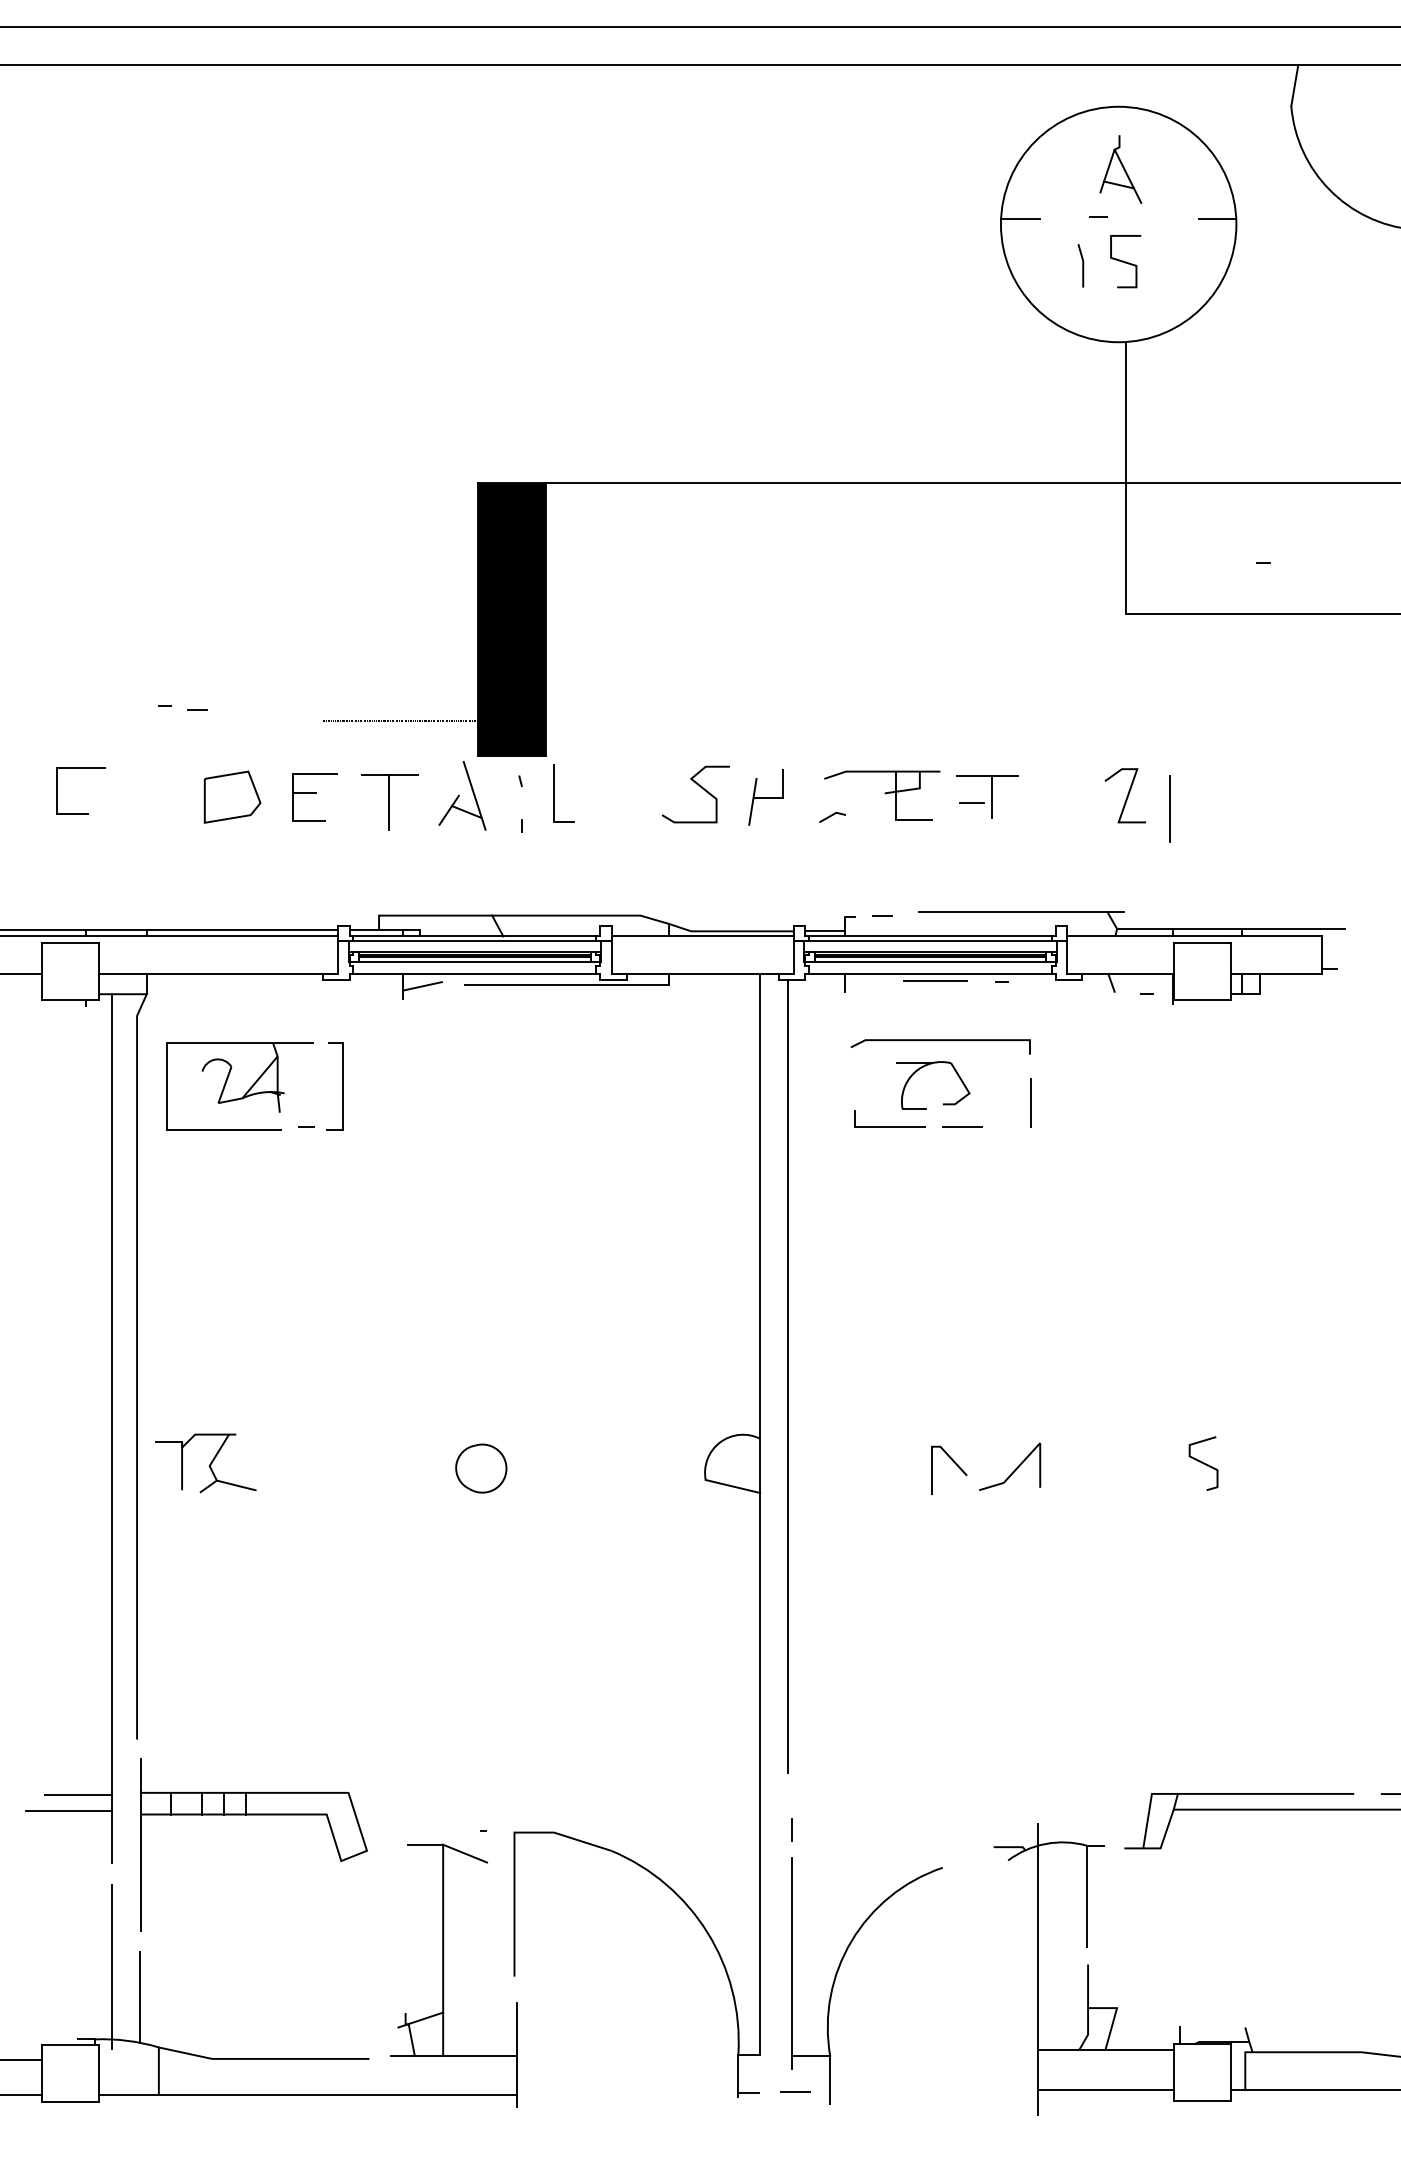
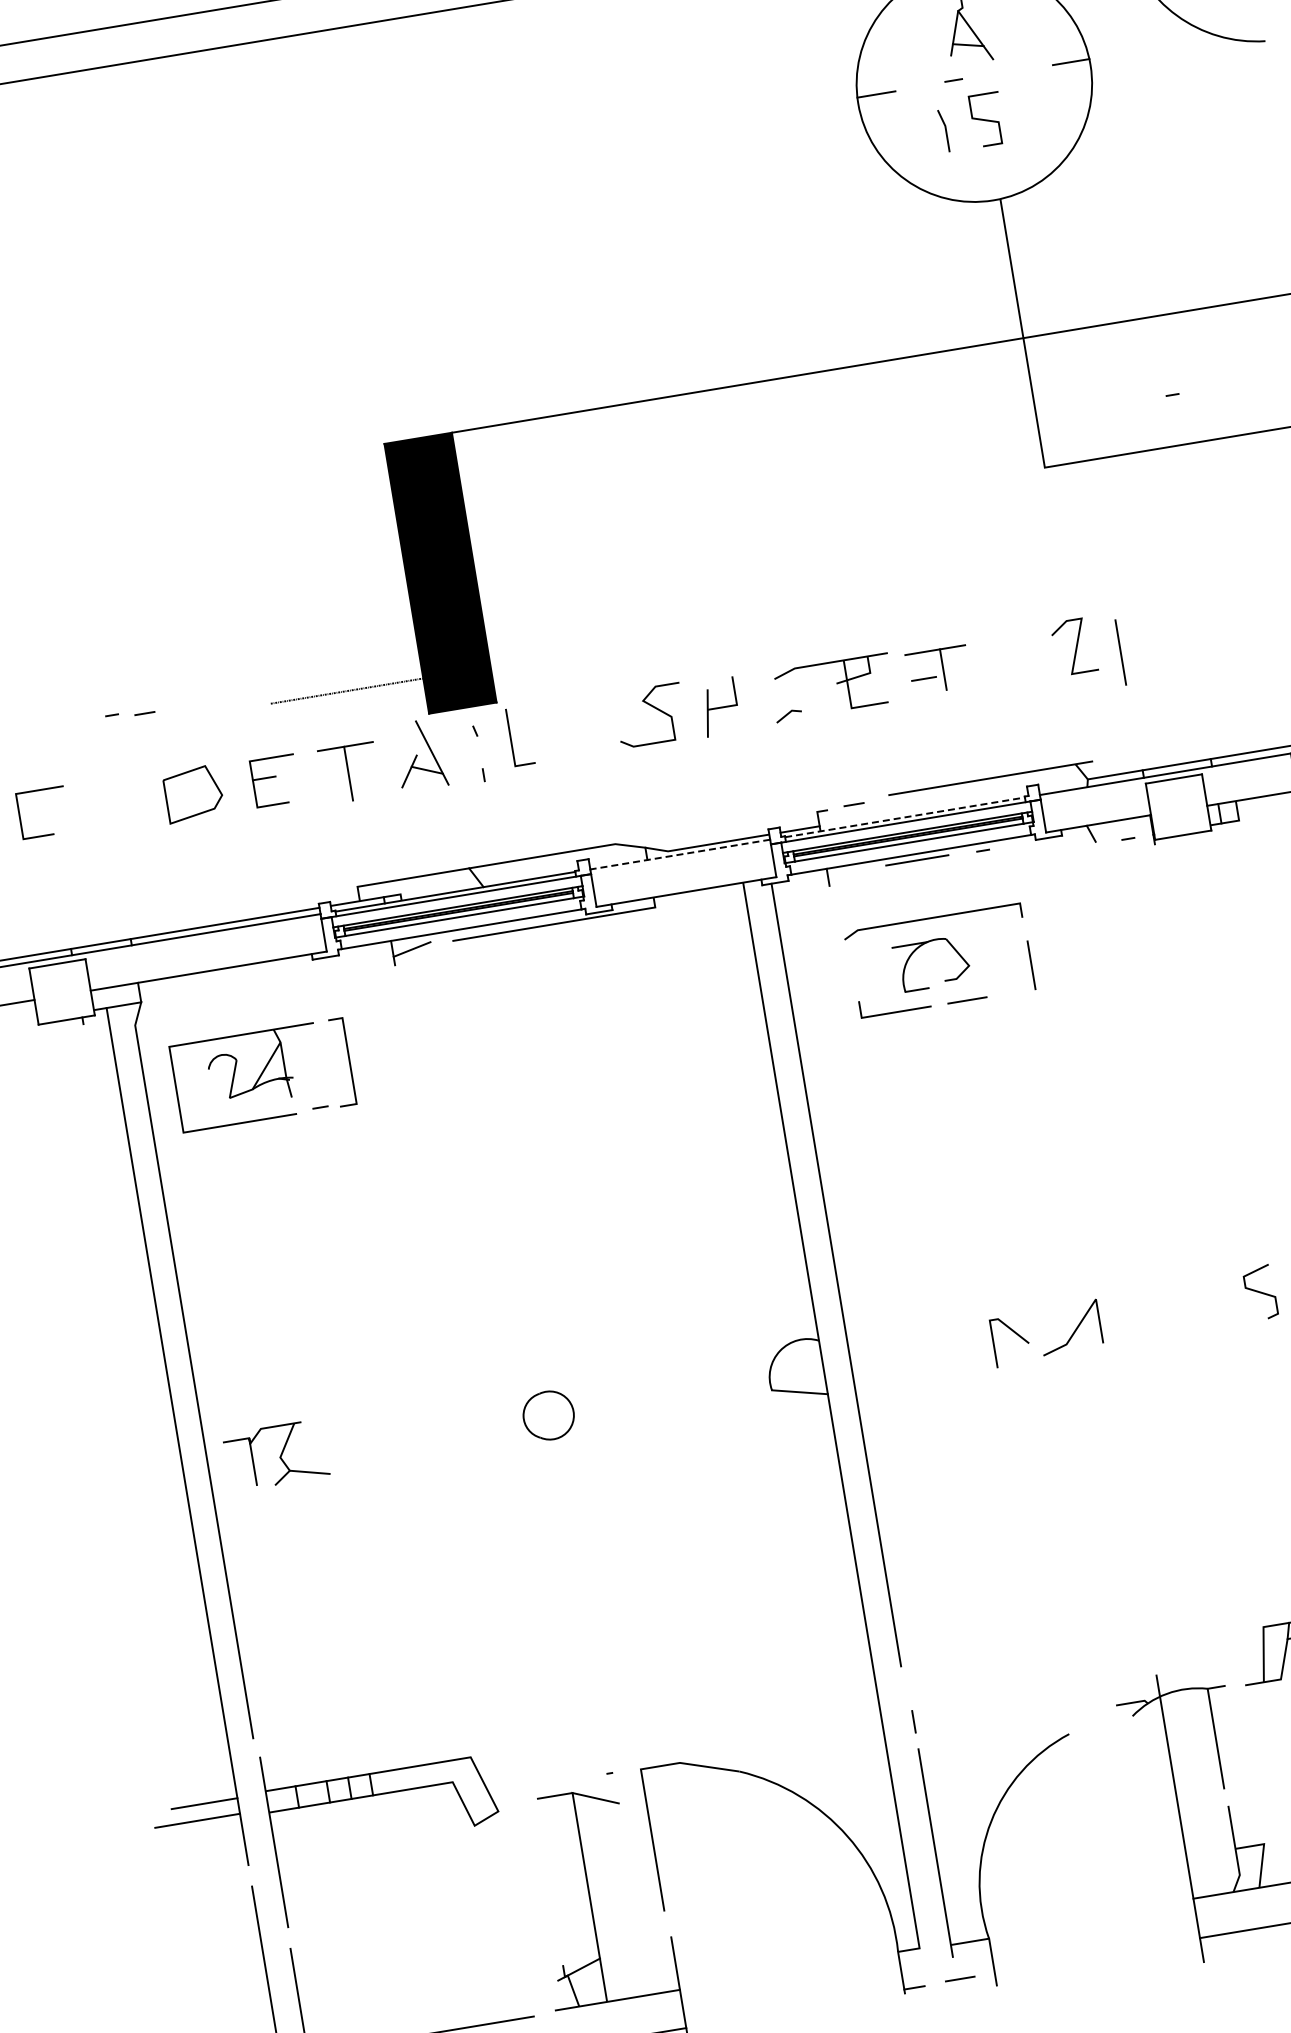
line: (702, 936) -> (680, 854), solid -> dashed
line: (930, 936) -> (905, 817), solid -> dashed

